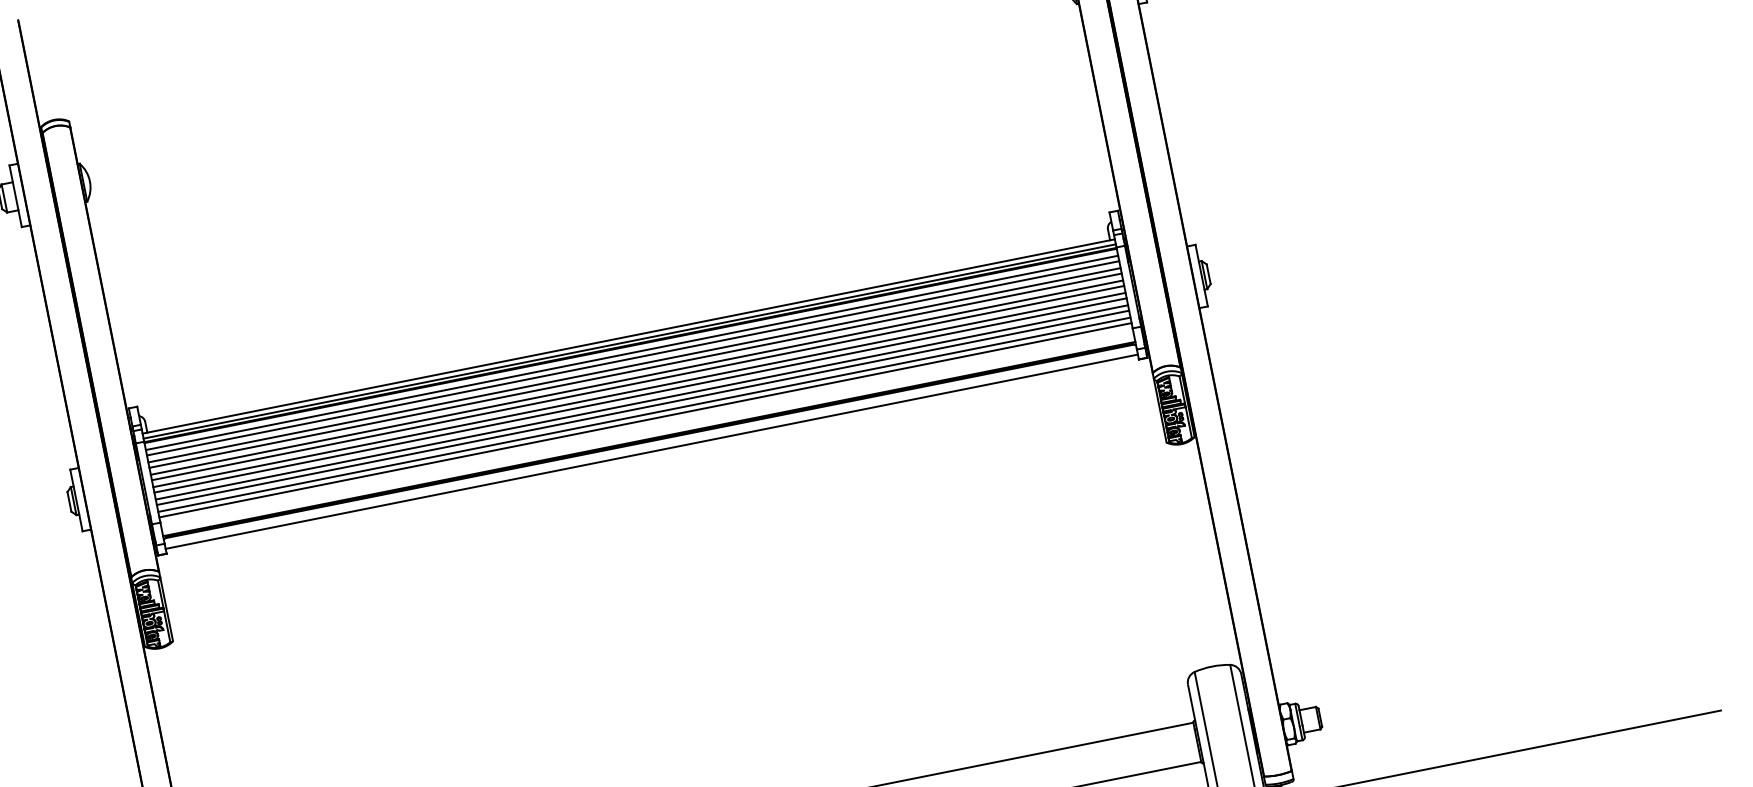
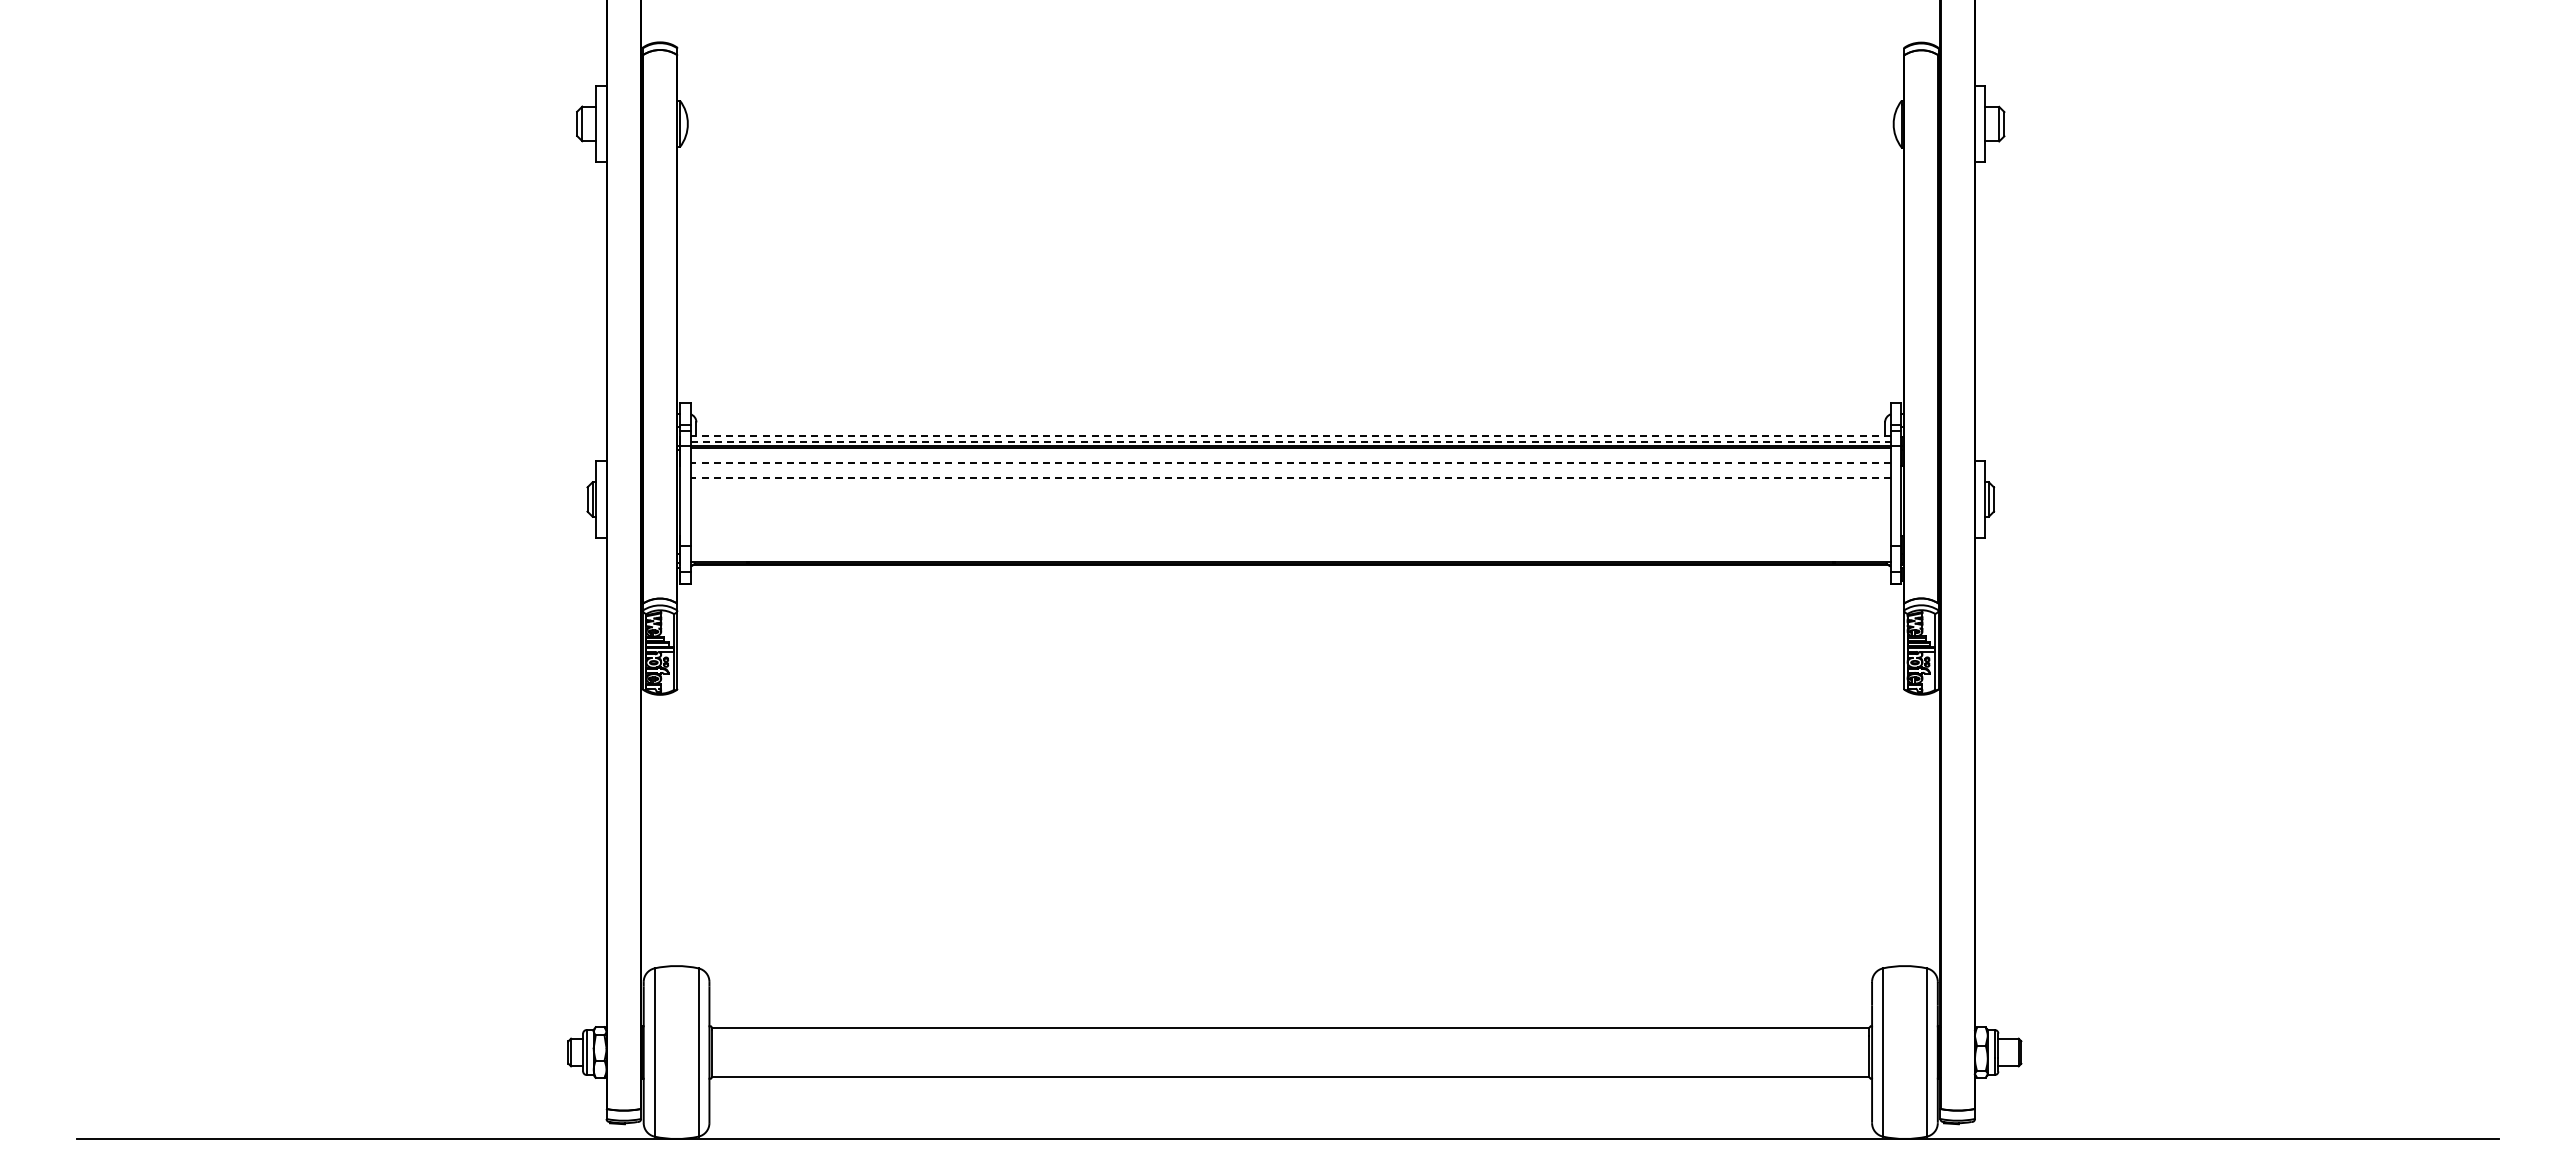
line: (628, 336) -> (1290, 435), solid -> dashed
line: (630, 340) -> (1291, 441), solid -> dashed
line: (631, 353) -> (1290, 456), removed
line: (632, 358) -> (1290, 462), solid -> dashed
line: (634, 365) -> (1290, 471), removed
line: (635, 371) -> (1290, 478), solid -> dashed
line: (636, 377) -> (1290, 486), removed
line: (637, 383) -> (1290, 493), removed
line: (639, 389) -> (1290, 501), removed
line: (640, 395) -> (1290, 508), removed
line: (641, 402) -> (1290, 517), removed
line: (642, 407) -> (1290, 523), removed
line: (644, 414) -> (1290, 532), removed
line: (645, 420) -> (1290, 539), removed
line: (651, 452) -> (1290, 578), removed

